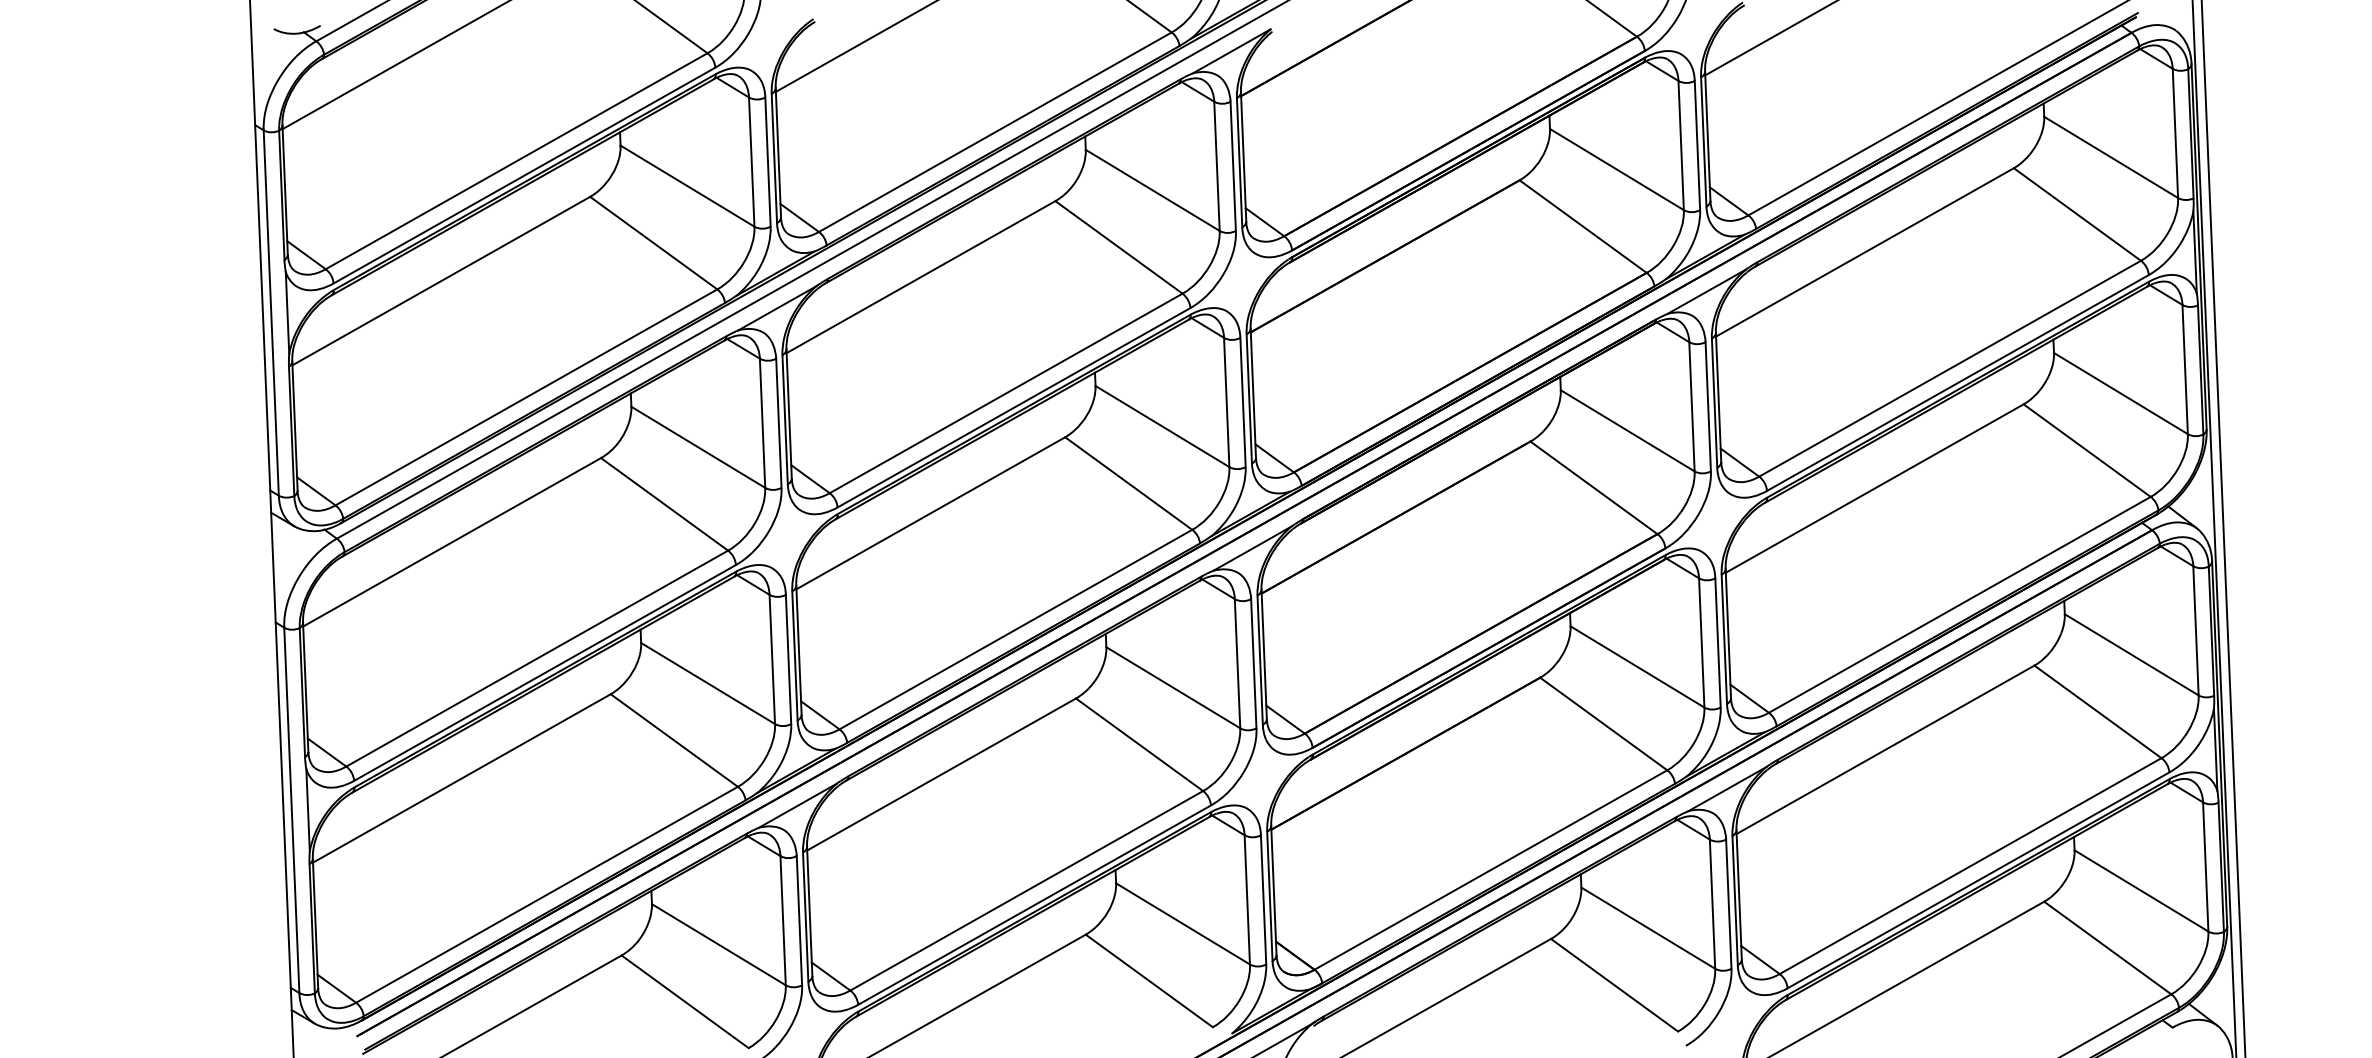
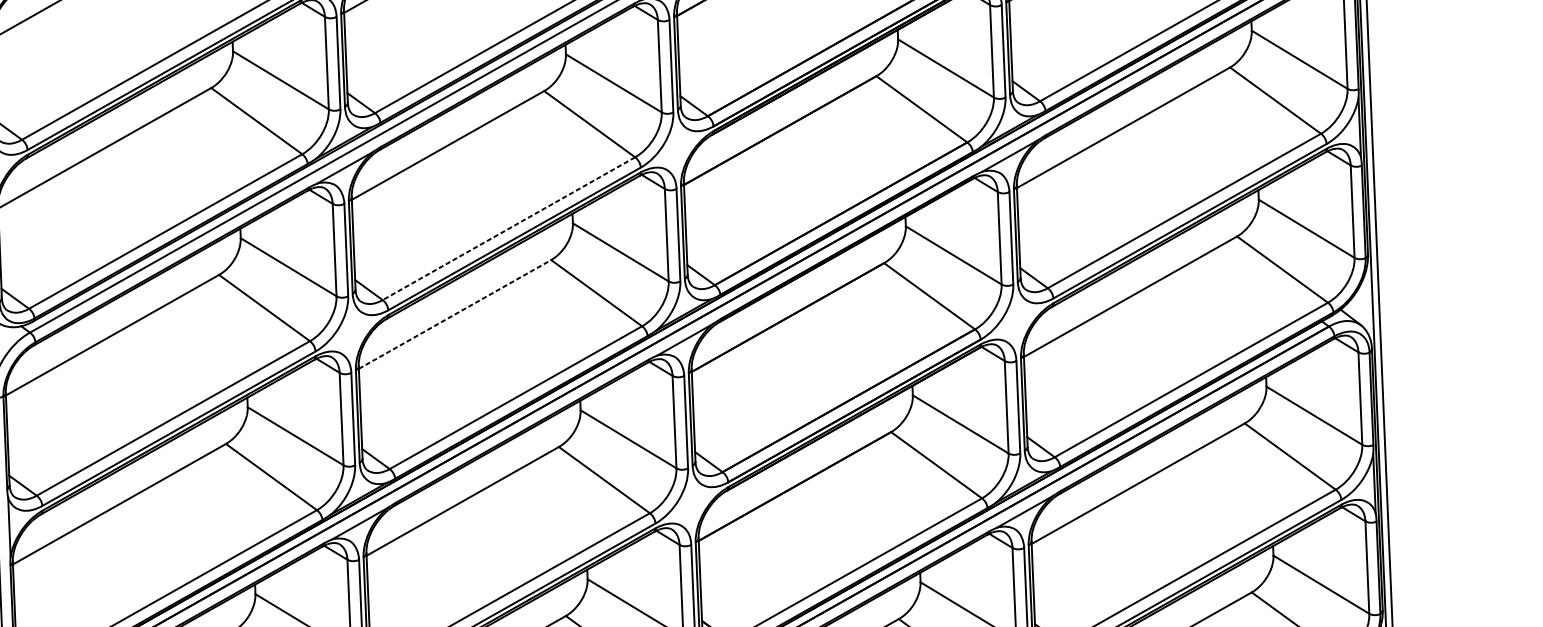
line: (1006, 393) -> (509, 228), solid -> dashed
line: (931, 513) -> (455, 314), solid -> dashed

